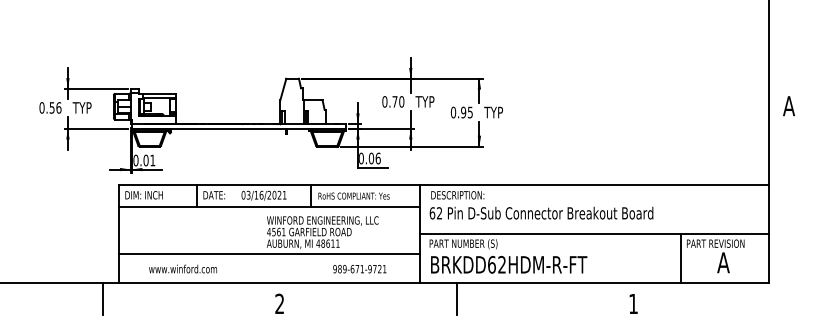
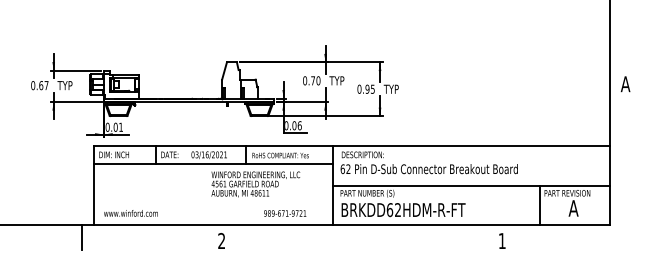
text: (55, 107) -> (43, 85), 0.56 -> 0.67
line: (269, 254) -> (213, 201), removed
text: (182, 269) -> (130, 213), moved
line: (457, 298) -> (362, 236), removed

